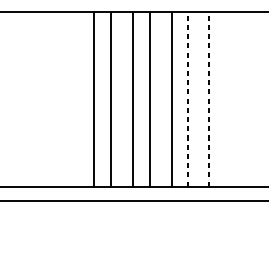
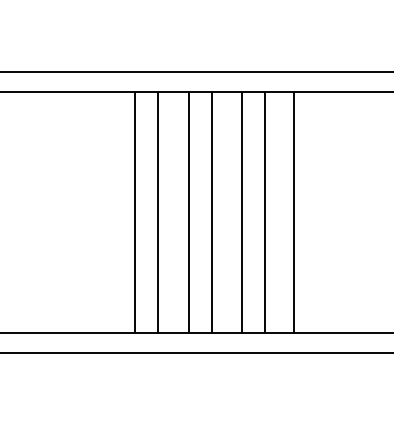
line: (188, 99) -> (265, 212), dashed -> solid
line: (208, 99) -> (293, 212), dashed -> solid

